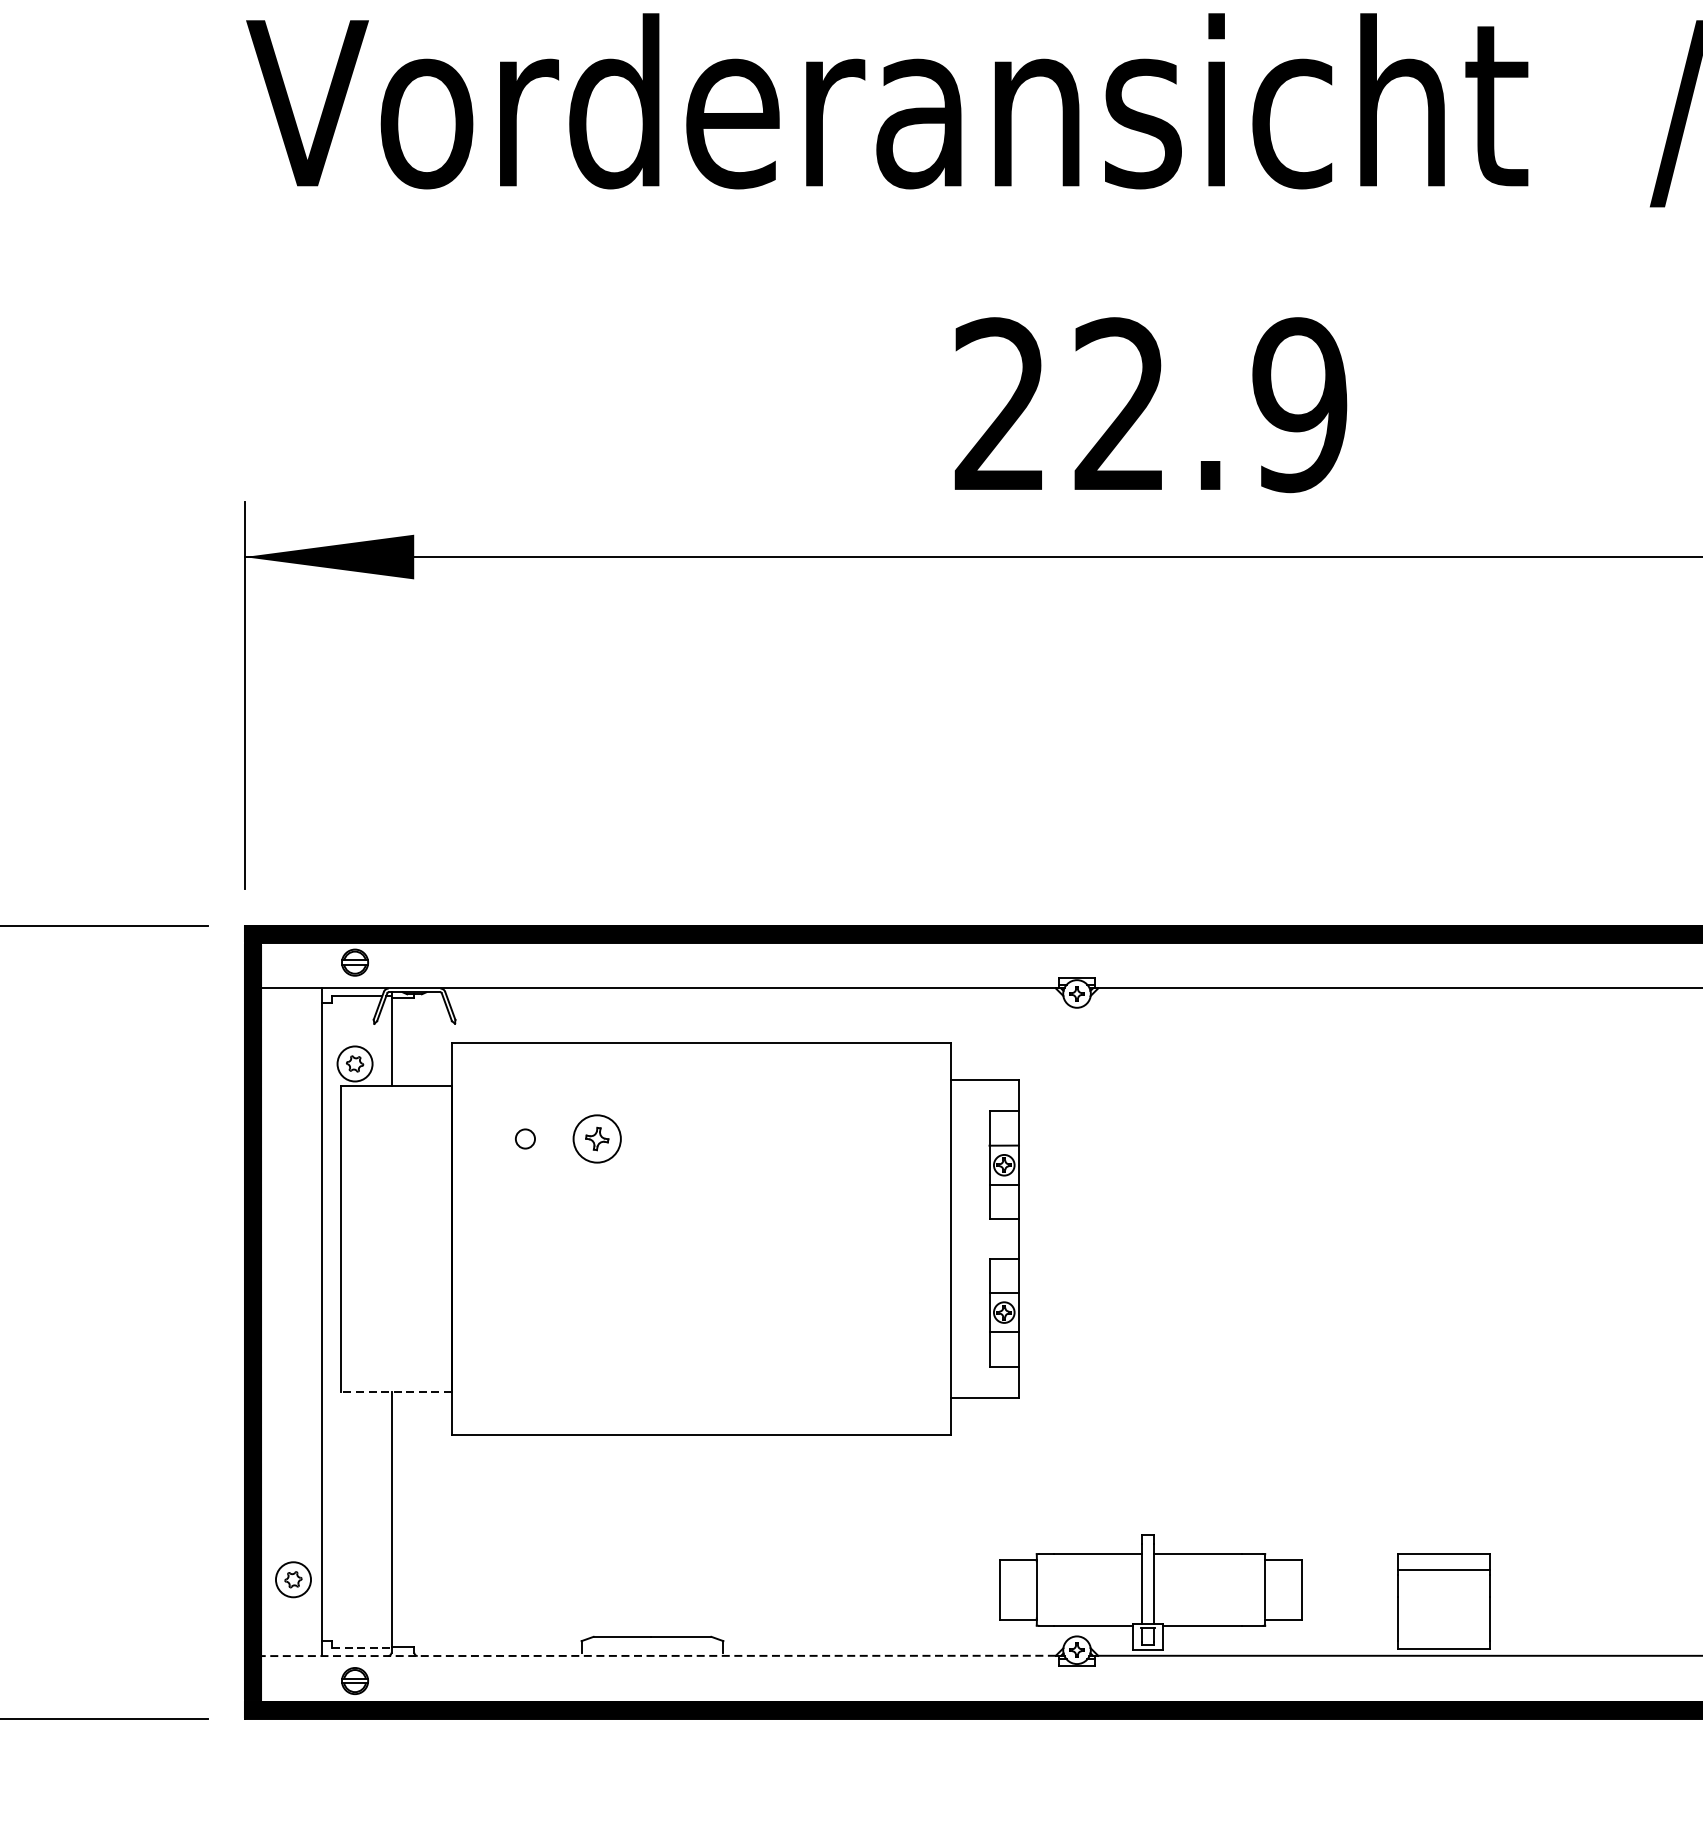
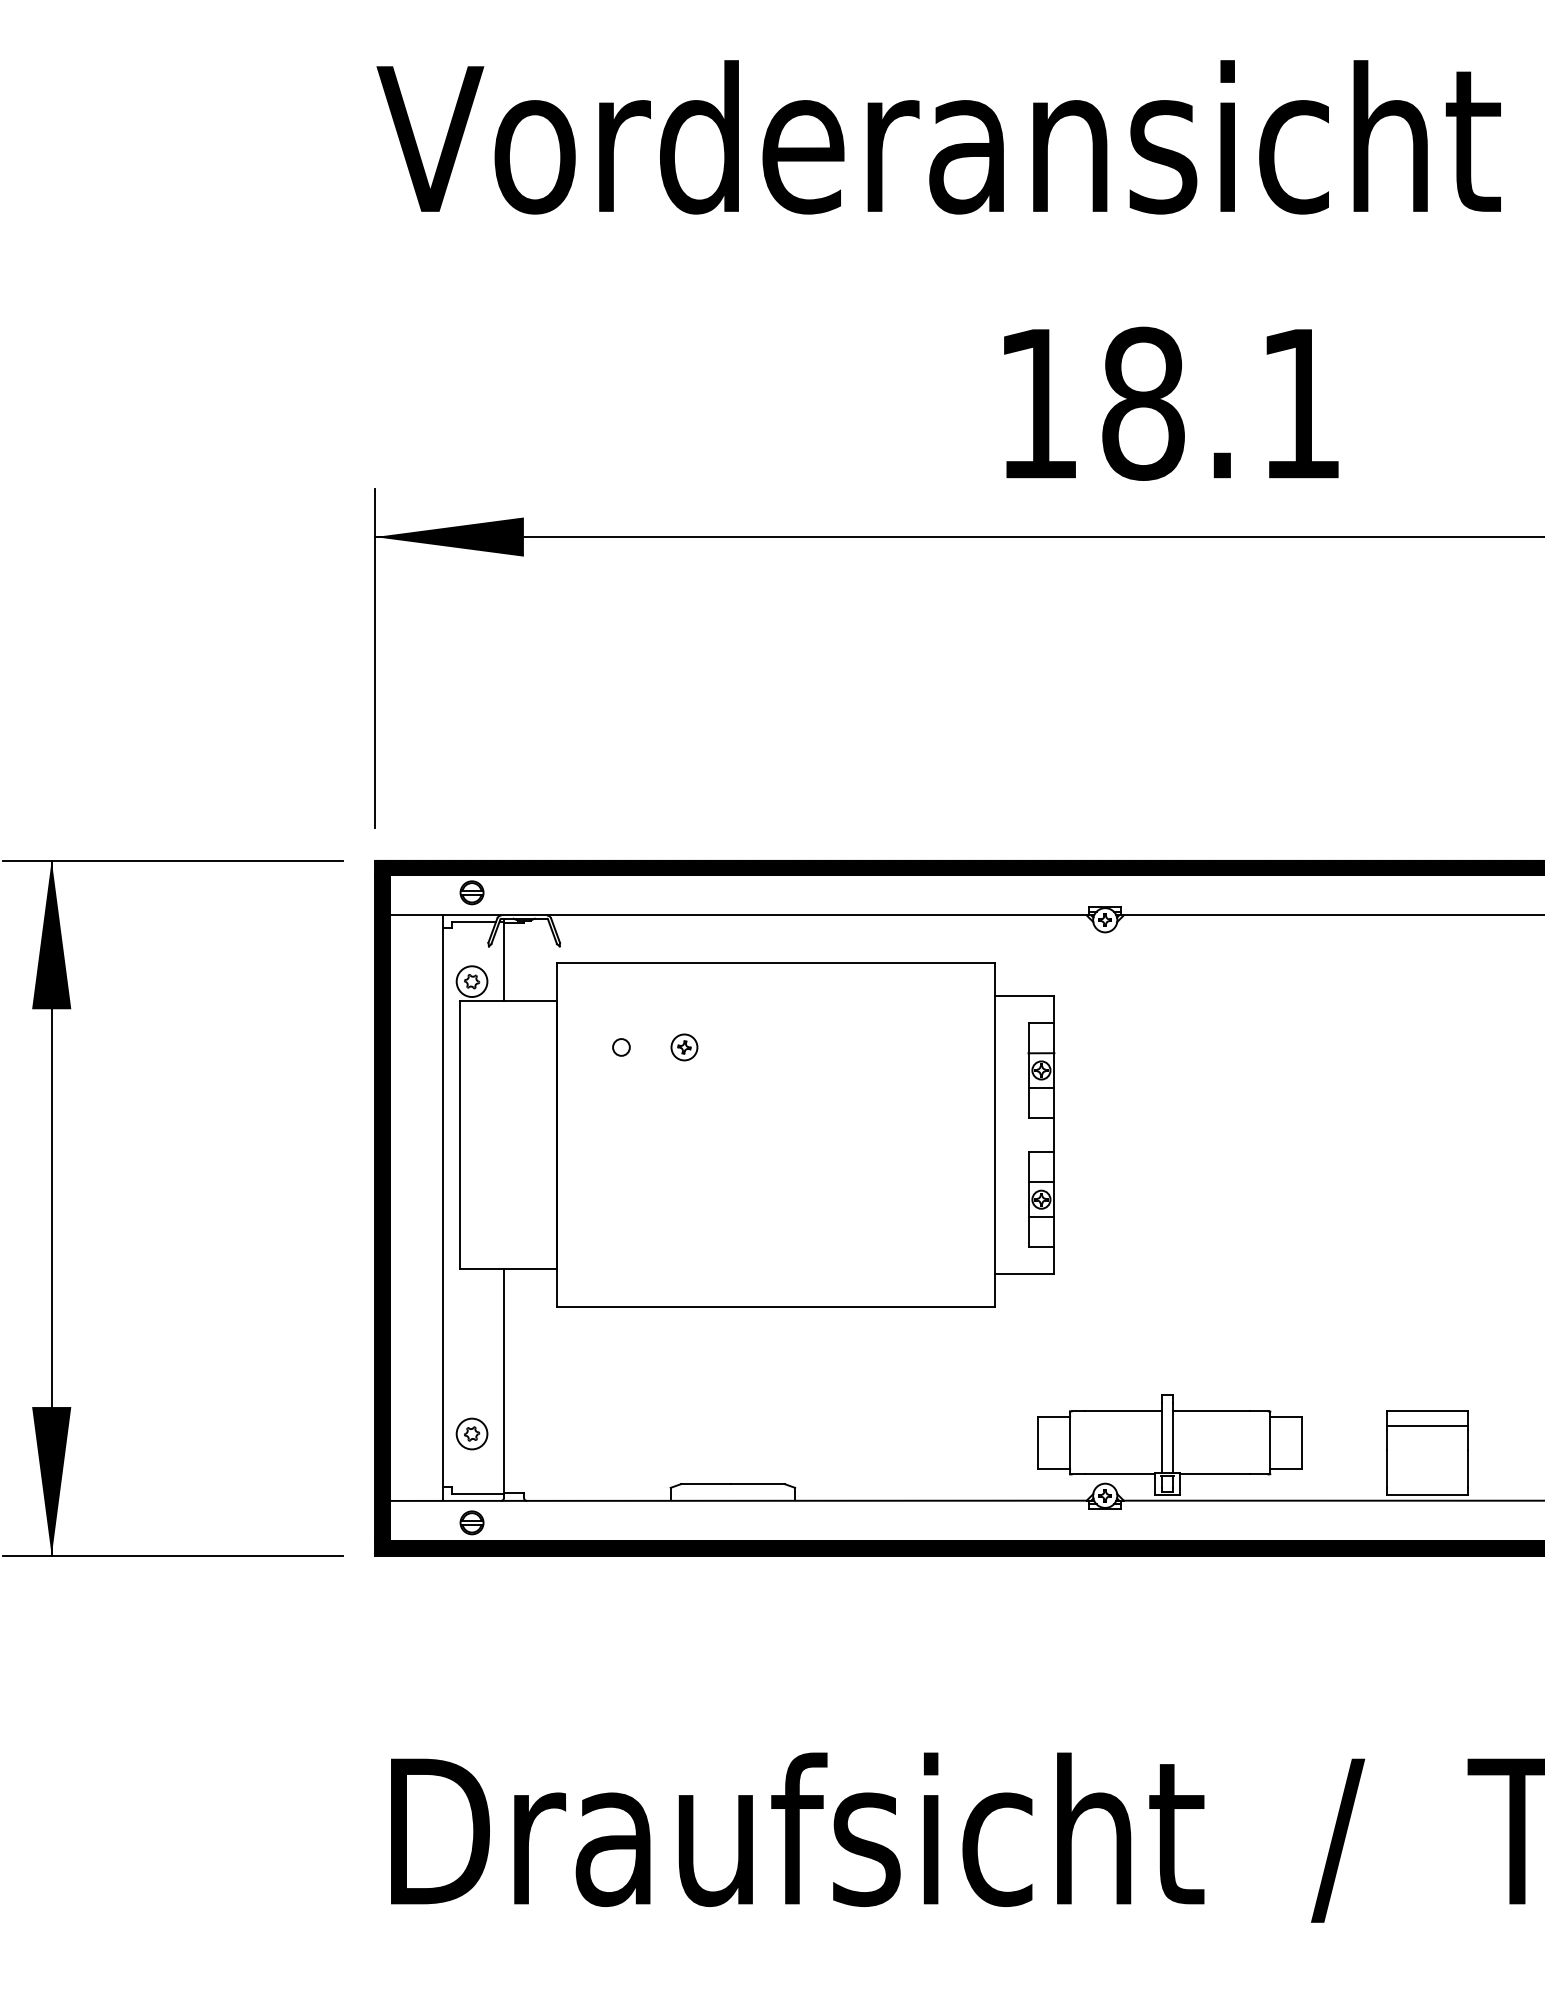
text: (1151, 404) -> (1170, 403), 22.9 -> 18.1
part: (597, 1139) -> (684, 1047), size x0.62
line: (395, 1392) -> (507, 1269), dashed -> solid
part: (292, 1579) -> (471, 1433), moved
line: (361, 1647) -> (477, 1493), dashed -> solid
line: (657, 1655) -> (737, 1500), dashed -> solid

